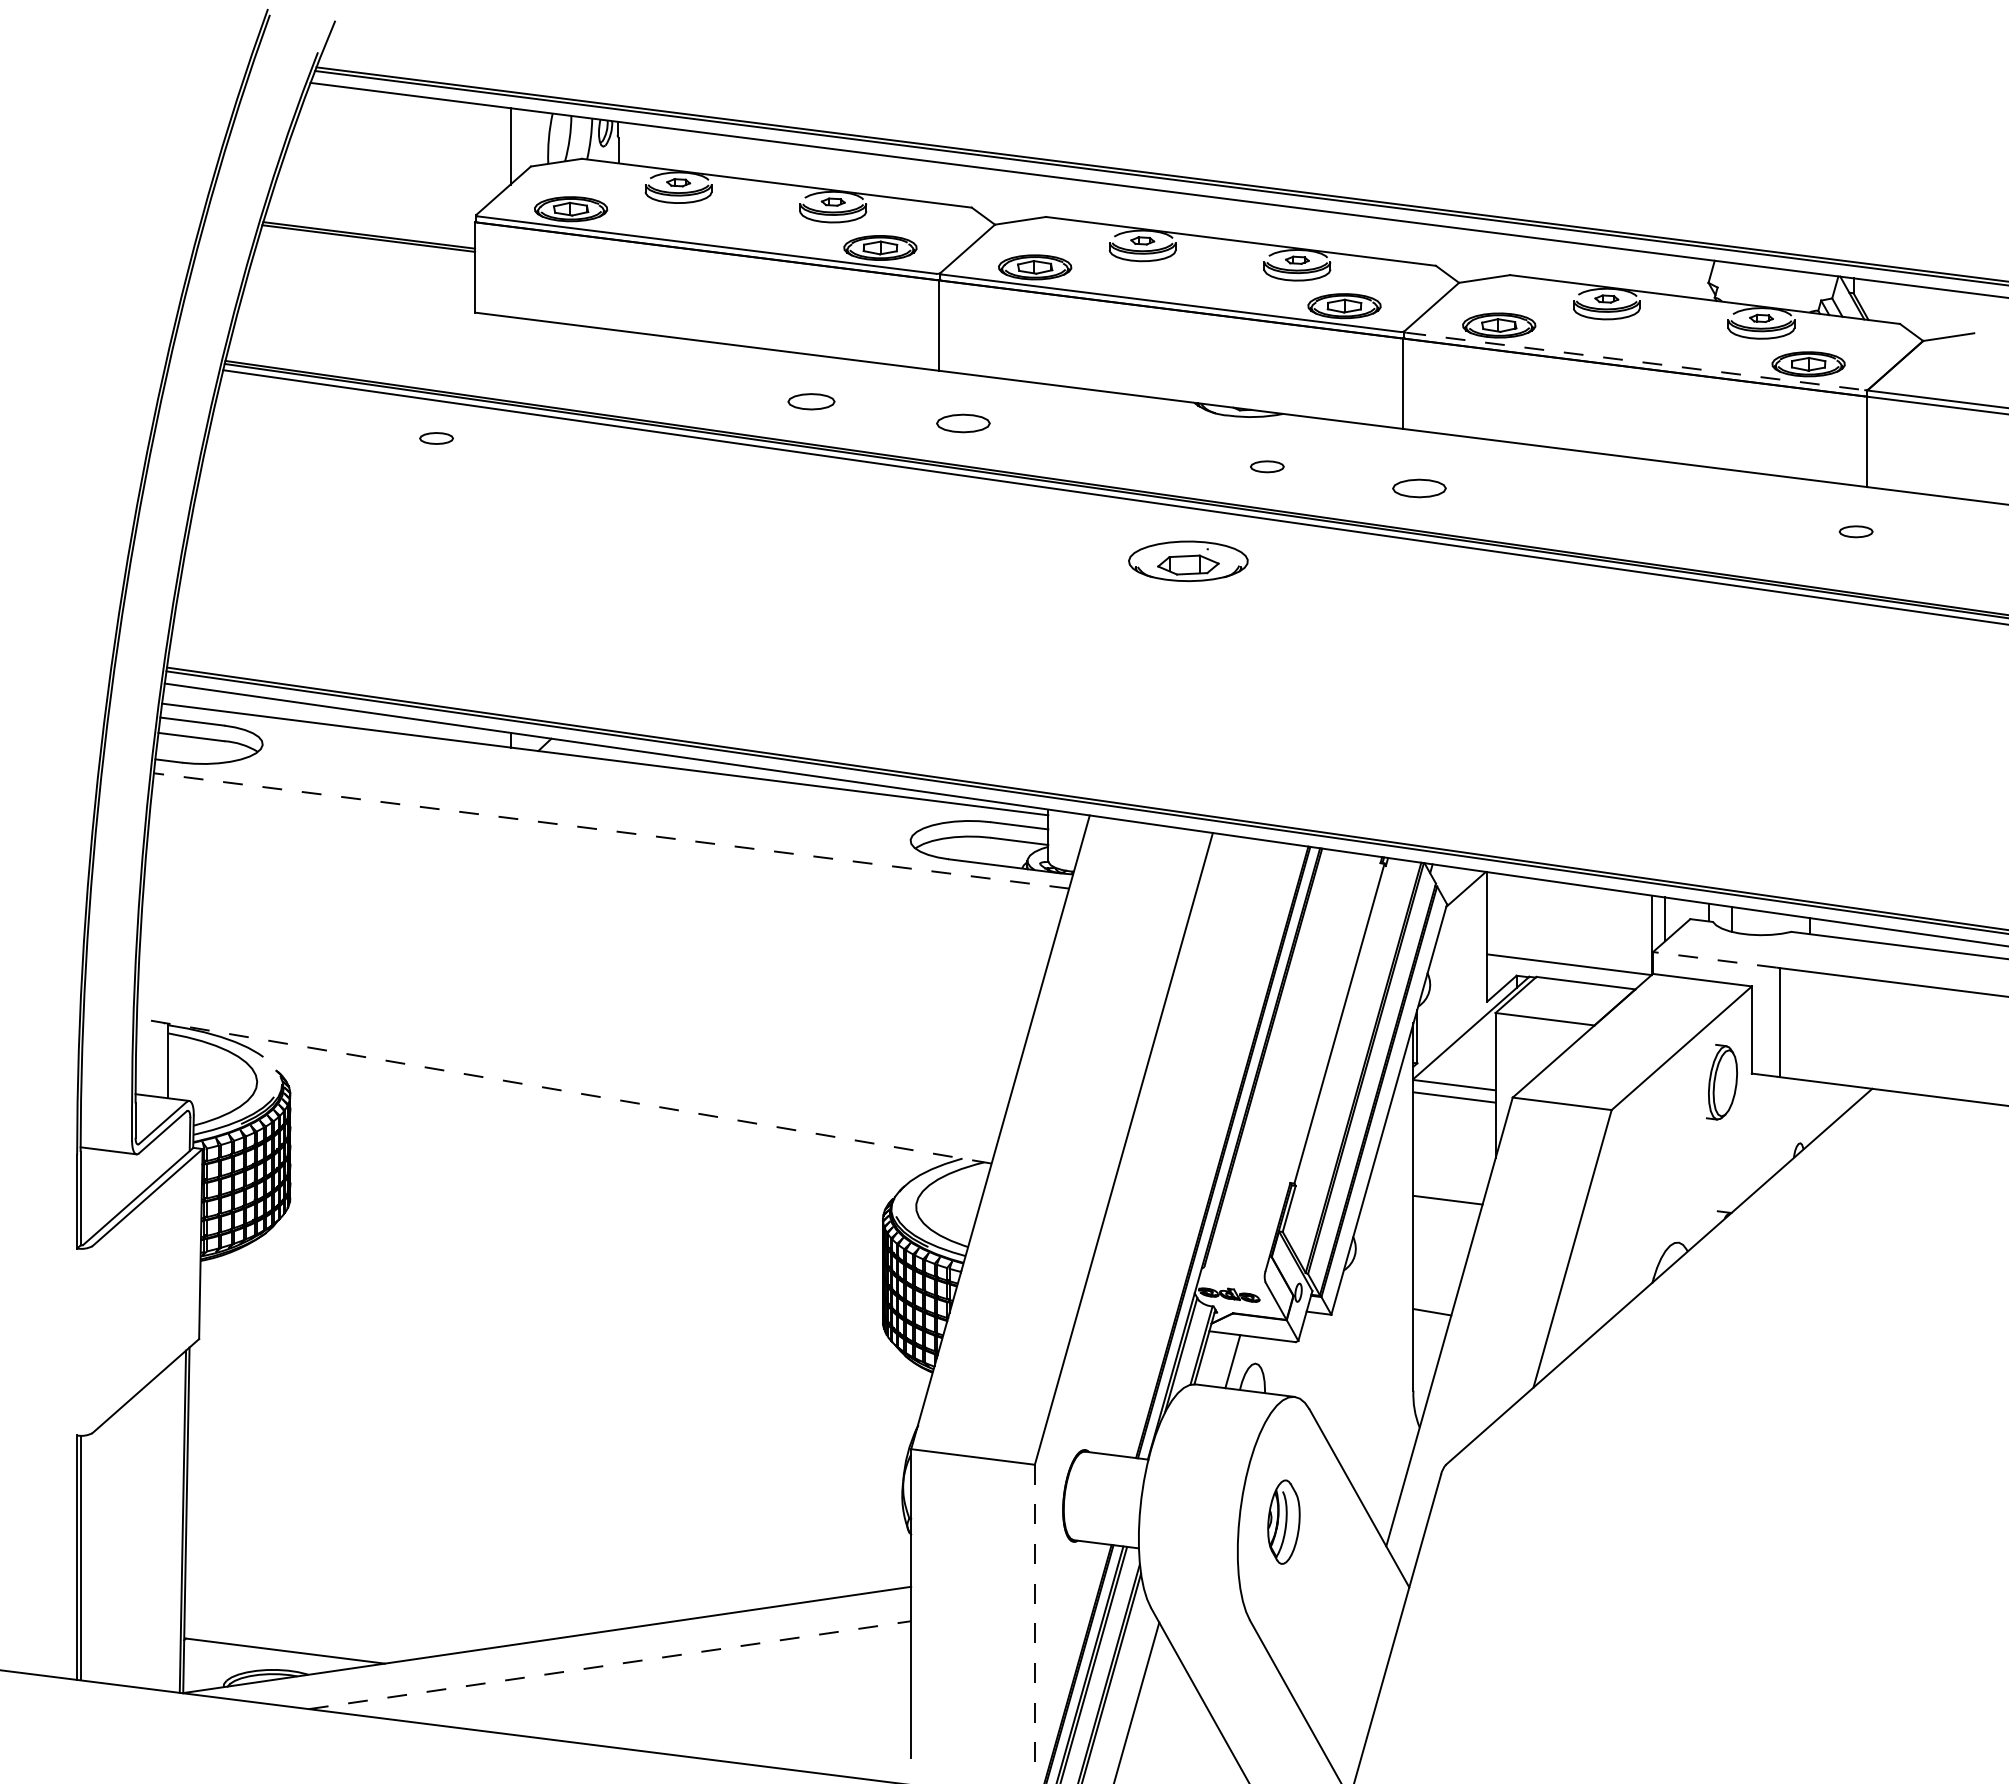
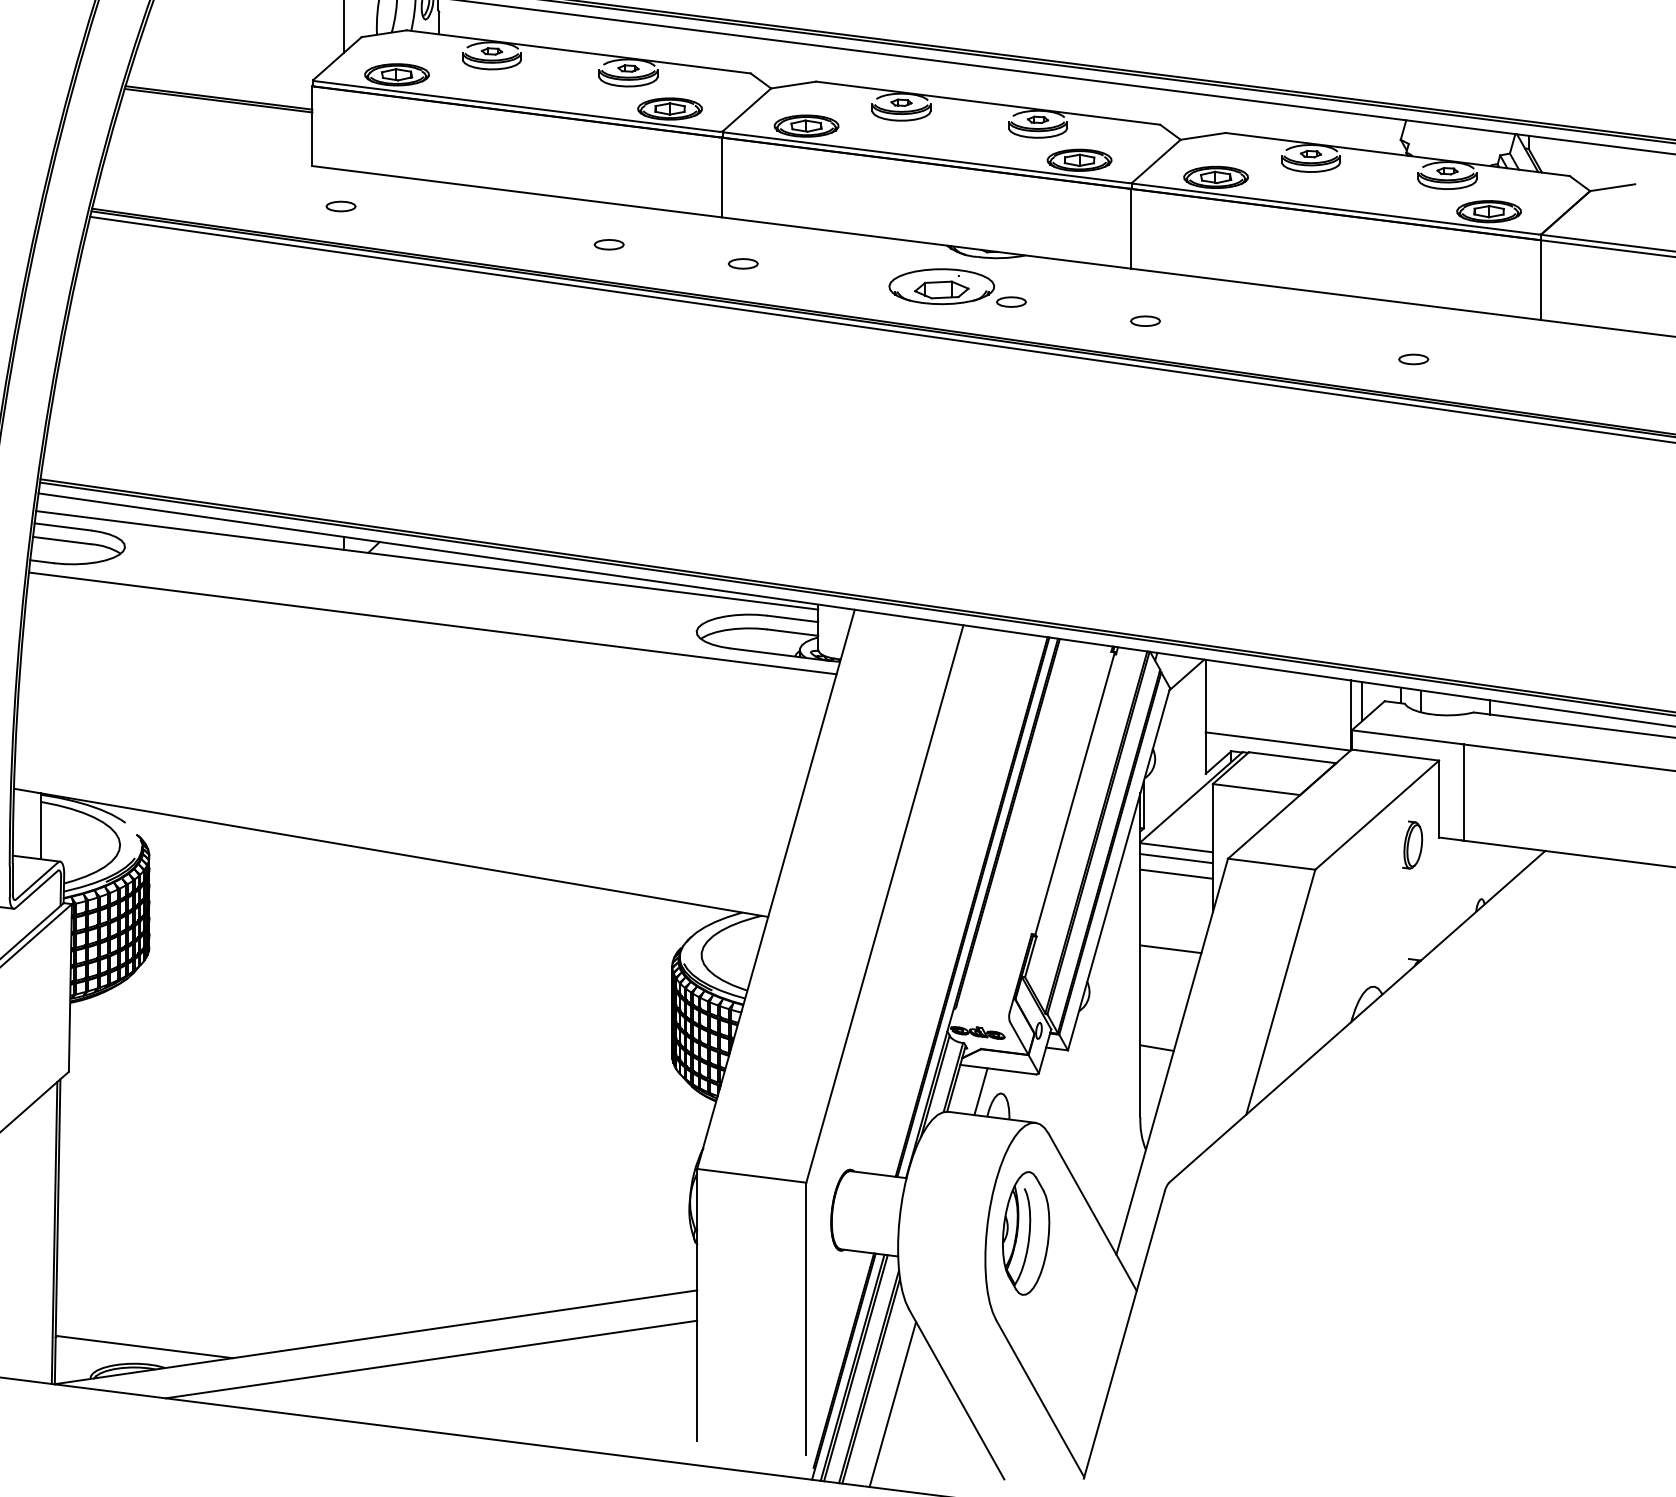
line: (1635, 361) -> (1336, 209), dashed -> solid
part: (811, 401) -> (609, 244), size x0.71
part: (963, 423) -> (743, 263), size x0.62
part: (436, 438) -> (340, 206), moved
part: (1418, 488) -> (1144, 321), size x0.62
part: (1855, 531) -> (1413, 359), moved
part: (1188, 561) -> (941, 286), moved
line: (611, 830) -> (432, 623), dashed -> solid
line: (1714, 959) -> (1406, 736), dashed -> solid
part: (1721, 1081) -> (1412, 844), size x0.71
line: (564, 1090) -> (391, 852), dashed -> solid
line: (1454, 1114) -> (1176, 873), added
part: (1283, 1521) -> (1025, 1232), size x1.67
line: (1034, 1619) -> (806, 1319), dashed -> solid
line: (610, 1665) -> (431, 1359), dashed -> solid

